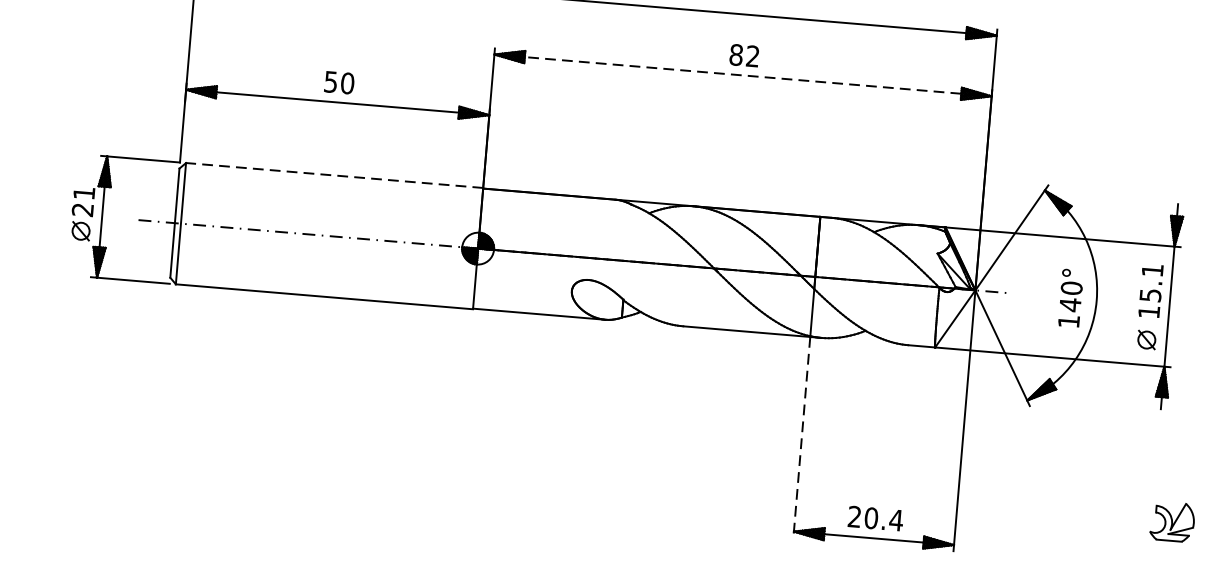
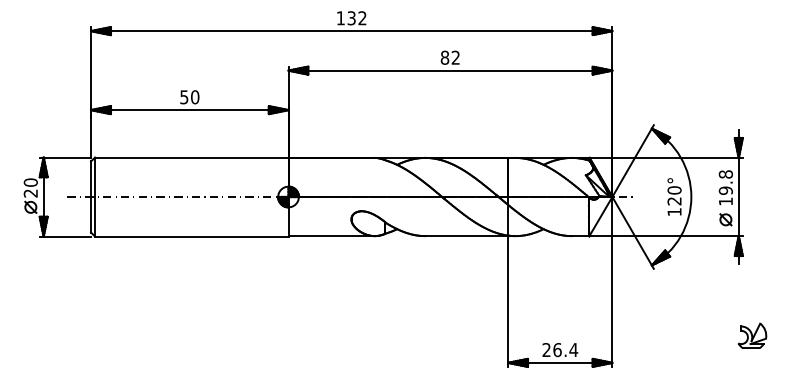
line: (743, 75) -> (450, 70), dashed -> solid
line: (334, 175) -> (191, 157), dashed -> solid
text: (83, 193) -> (30, 182), 21 -> 20
text: (1150, 282) -> (725, 182), 15.1 -> 19.8
text: (1070, 303) -> (674, 200), 140° -> 120°
line: (802, 437) -> (508, 301), dashed -> solid
text: (871, 517) -> (557, 349), 20.4 -> 26.4

